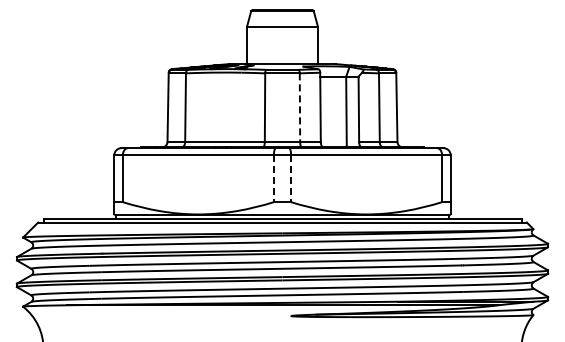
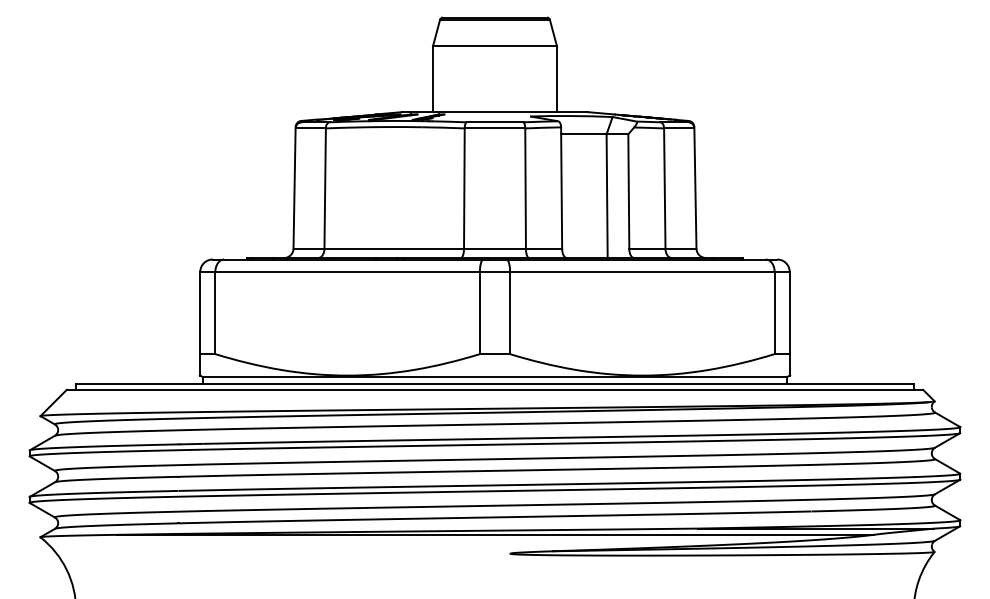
line: (299, 108) -> (524, 189), dashed -> solid
line: (273, 179) -> (479, 314), dashed -> solid
line: (291, 179) -> (510, 314), dashed -> solid

